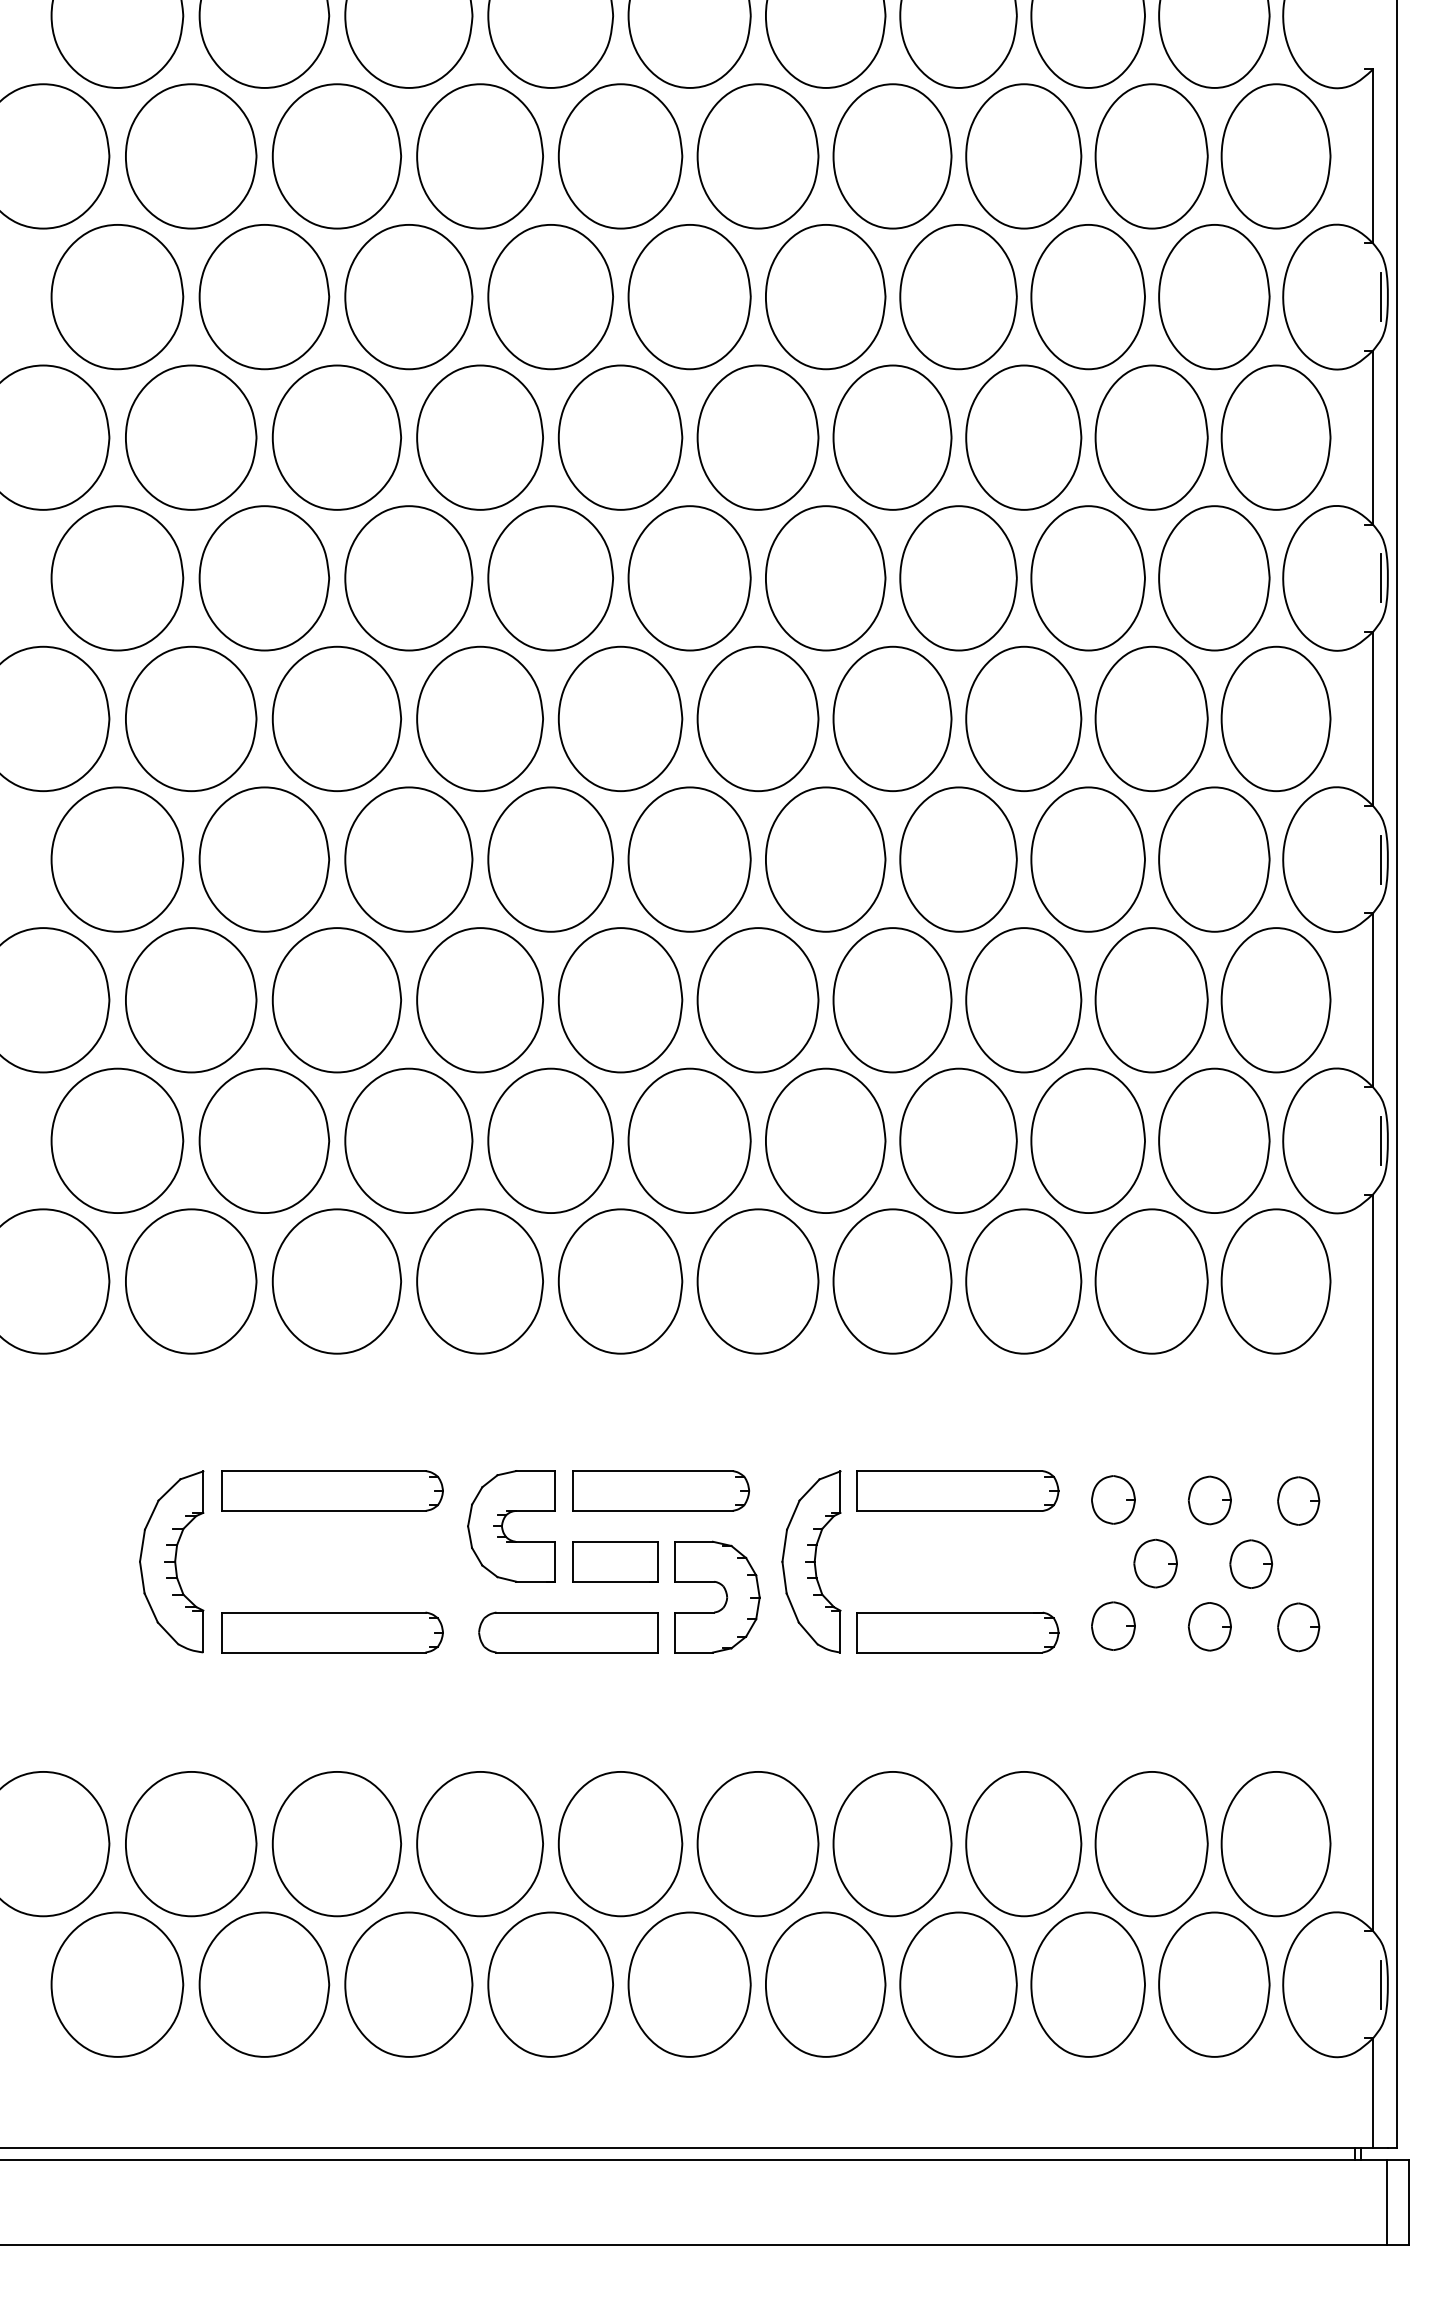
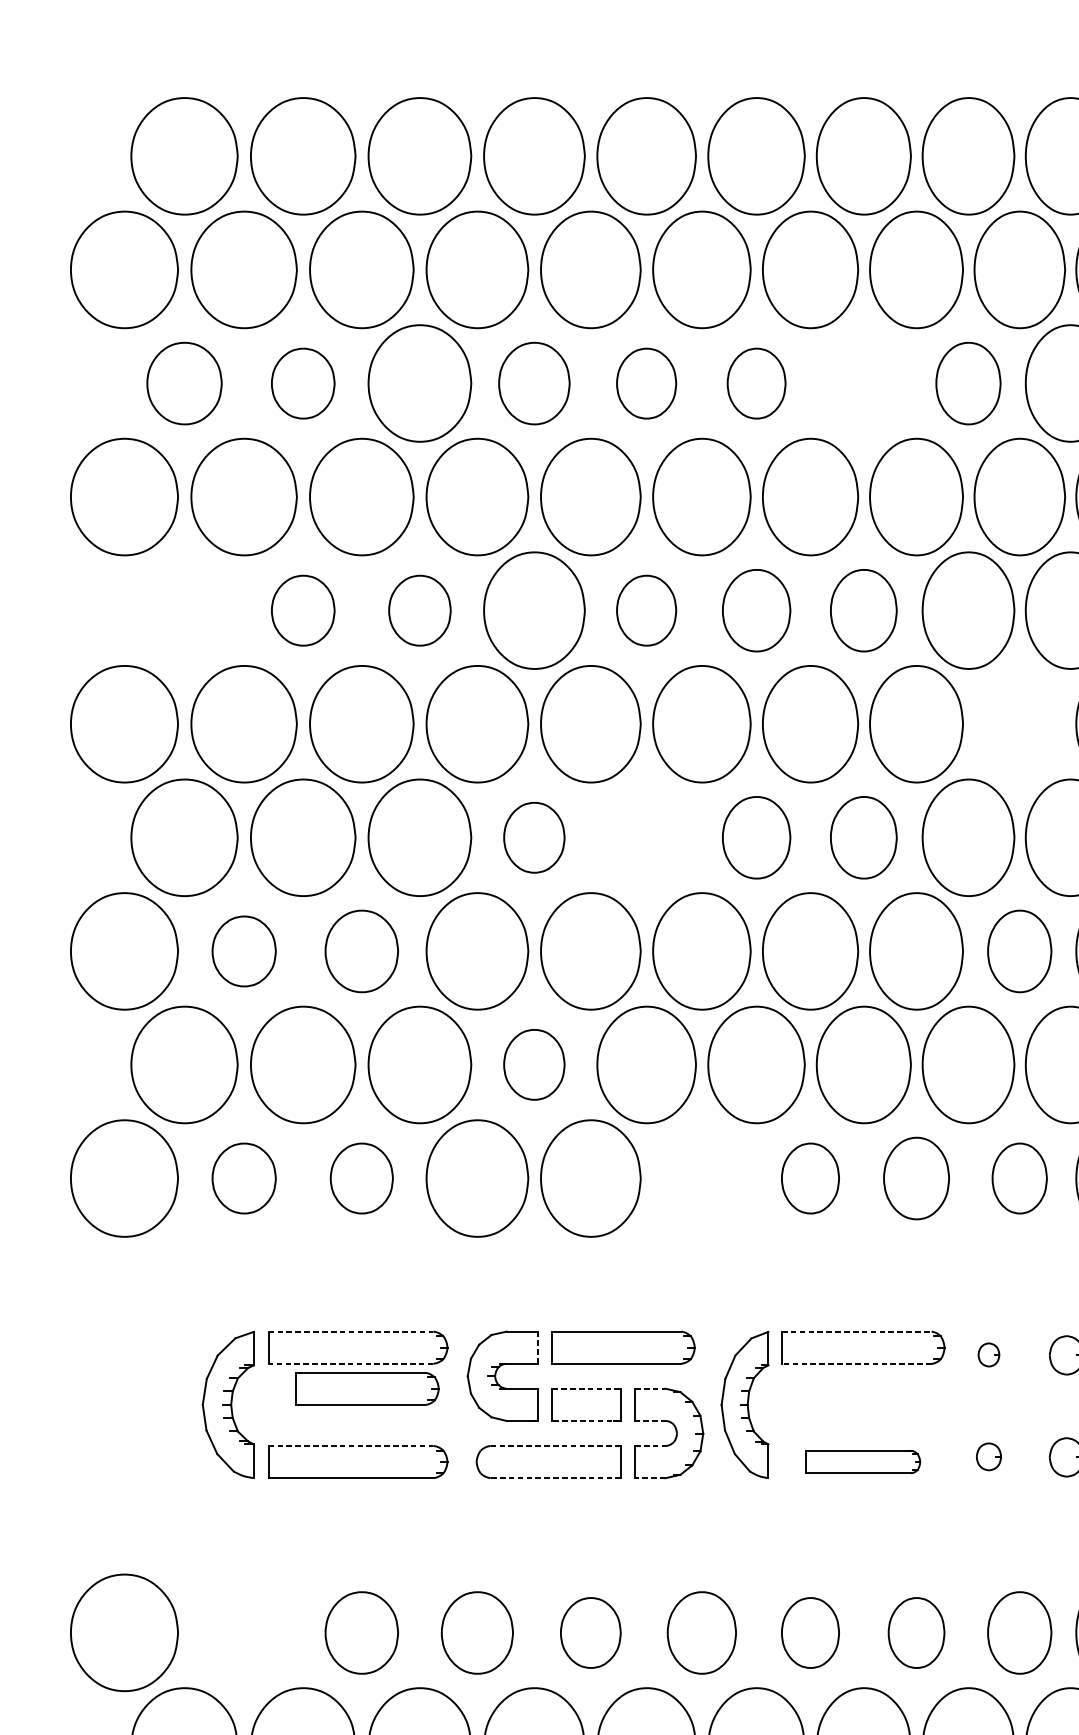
part: (117, 297) -> (184, 383), size x0.7
part: (264, 297) -> (303, 383), size x0.6
part: (550, 297) -> (534, 383), size x0.7
part: (689, 297) -> (646, 383), size x0.6
part: (825, 297) -> (756, 383), size x0.6
part: (958, 297) -> (863, 383), removed
part: (1087, 297) -> (967, 383), size x0.7
part: (117, 578) -> (184, 610), removed
part: (264, 578) -> (303, 610), size x0.6
part: (408, 578) -> (419, 610), size x0.6
part: (689, 578) -> (646, 610), size x0.6
part: (825, 578) -> (756, 610), size x0.7
part: (958, 578) -> (863, 610), size x0.7
part: (1151, 718) -> (1019, 723), removed
part: (550, 859) -> (534, 837), size x0.6
part: (689, 859) -> (646, 837), removed
part: (825, 859) -> (756, 837), size x0.7
part: (958, 859) -> (863, 837), size x0.7
part: (191, 1000) -> (244, 951), size x0.6
part: (336, 1000) -> (361, 951), size x0.7
part: (1151, 1000) -> (1019, 951), size x0.7
part: (550, 1140) -> (534, 1064), size x0.6
part: (191, 1281) -> (244, 1178), size x0.6
part: (336, 1281) -> (361, 1178), size x0.6
part: (757, 1281) -> (701, 1178), removed
part: (892, 1281) -> (810, 1178), size x0.6
part: (1023, 1281) -> (916, 1178), size x0.7
part: (1151, 1281) -> (1019, 1178), size x0.6
line: (323, 1471) -> (350, 1331), solid -> dashed
line: (949, 1471) -> (856, 1331), solid -> dashed
line: (555, 1490) -> (538, 1347), solid -> dashed
part: (1113, 1499) -> (988, 1354), size x0.6
line: (323, 1510) -> (350, 1363), solid -> dashed
line: (949, 1511) -> (856, 1364), solid -> dashed
part: (344, 1541) -> (367, 1388), added
line: (615, 1541) -> (586, 1388), solid -> dashed
line: (694, 1541) -> (650, 1388), solid -> dashed
part: (1155, 1563) -> (1022, 1406), removed
line: (615, 1581) -> (586, 1420), solid -> dashed
line: (694, 1581) -> (650, 1420), solid -> dashed
line: (323, 1612) -> (350, 1445), solid -> dashed
line: (577, 1612) -> (556, 1445), solid -> dashed
line: (695, 1612) -> (651, 1445), solid -> dashed
part: (1113, 1625) -> (988, 1456), size x0.7
part: (957, 1632) -> (863, 1462), size x0.7
line: (577, 1652) -> (556, 1478), solid -> dashed
line: (694, 1652) -> (650, 1478), solid -> dashed
part: (191, 1844) -> (244, 1633), removed
part: (336, 1844) -> (361, 1633), size x0.7
part: (479, 1844) -> (476, 1633), size x0.7
part: (620, 1844) -> (590, 1633), size x0.6
part: (757, 1844) -> (701, 1633), size x0.7
part: (892, 1844) -> (810, 1633), size x0.6
part: (1023, 1844) -> (916, 1633), size x0.6
part: (1151, 1844) -> (1019, 1633), size x0.7

